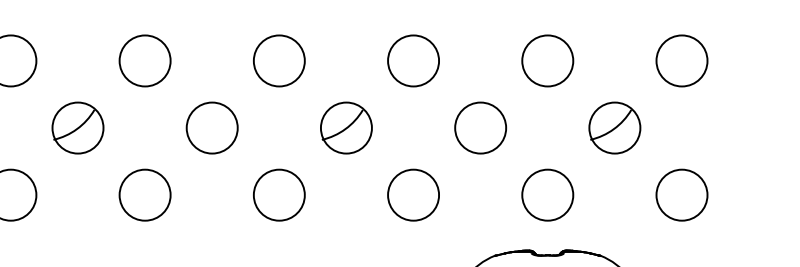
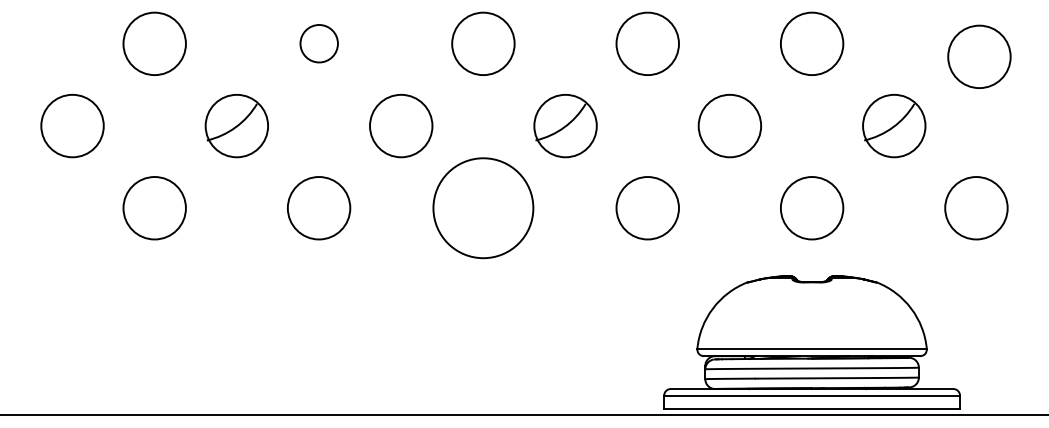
circle: (145, 60) -> (319, 43), size x0.6
circle: (682, 60) -> (979, 56), moved
circle: (279, 195) -> (483, 208), size x1.6

